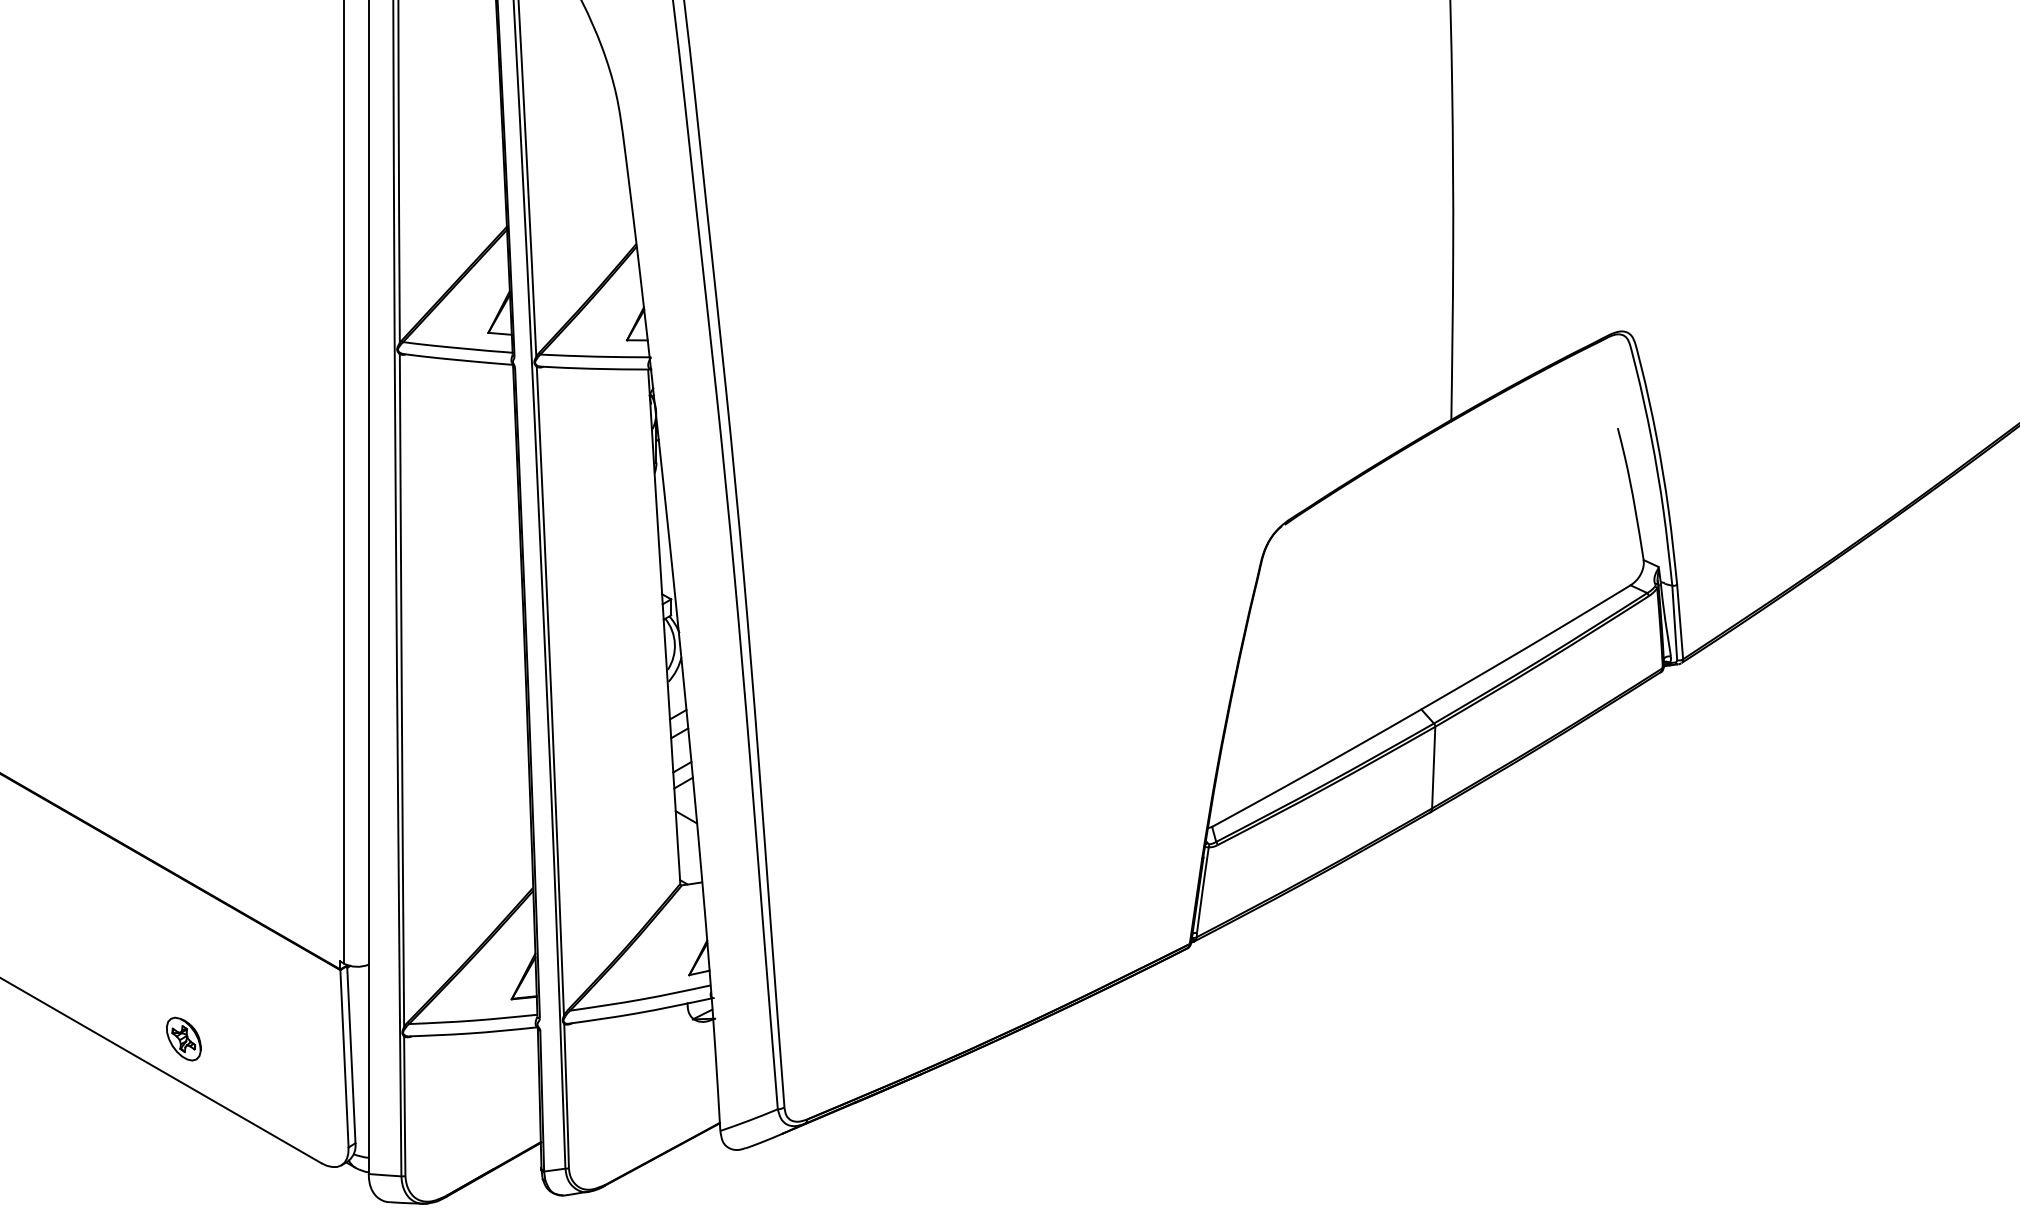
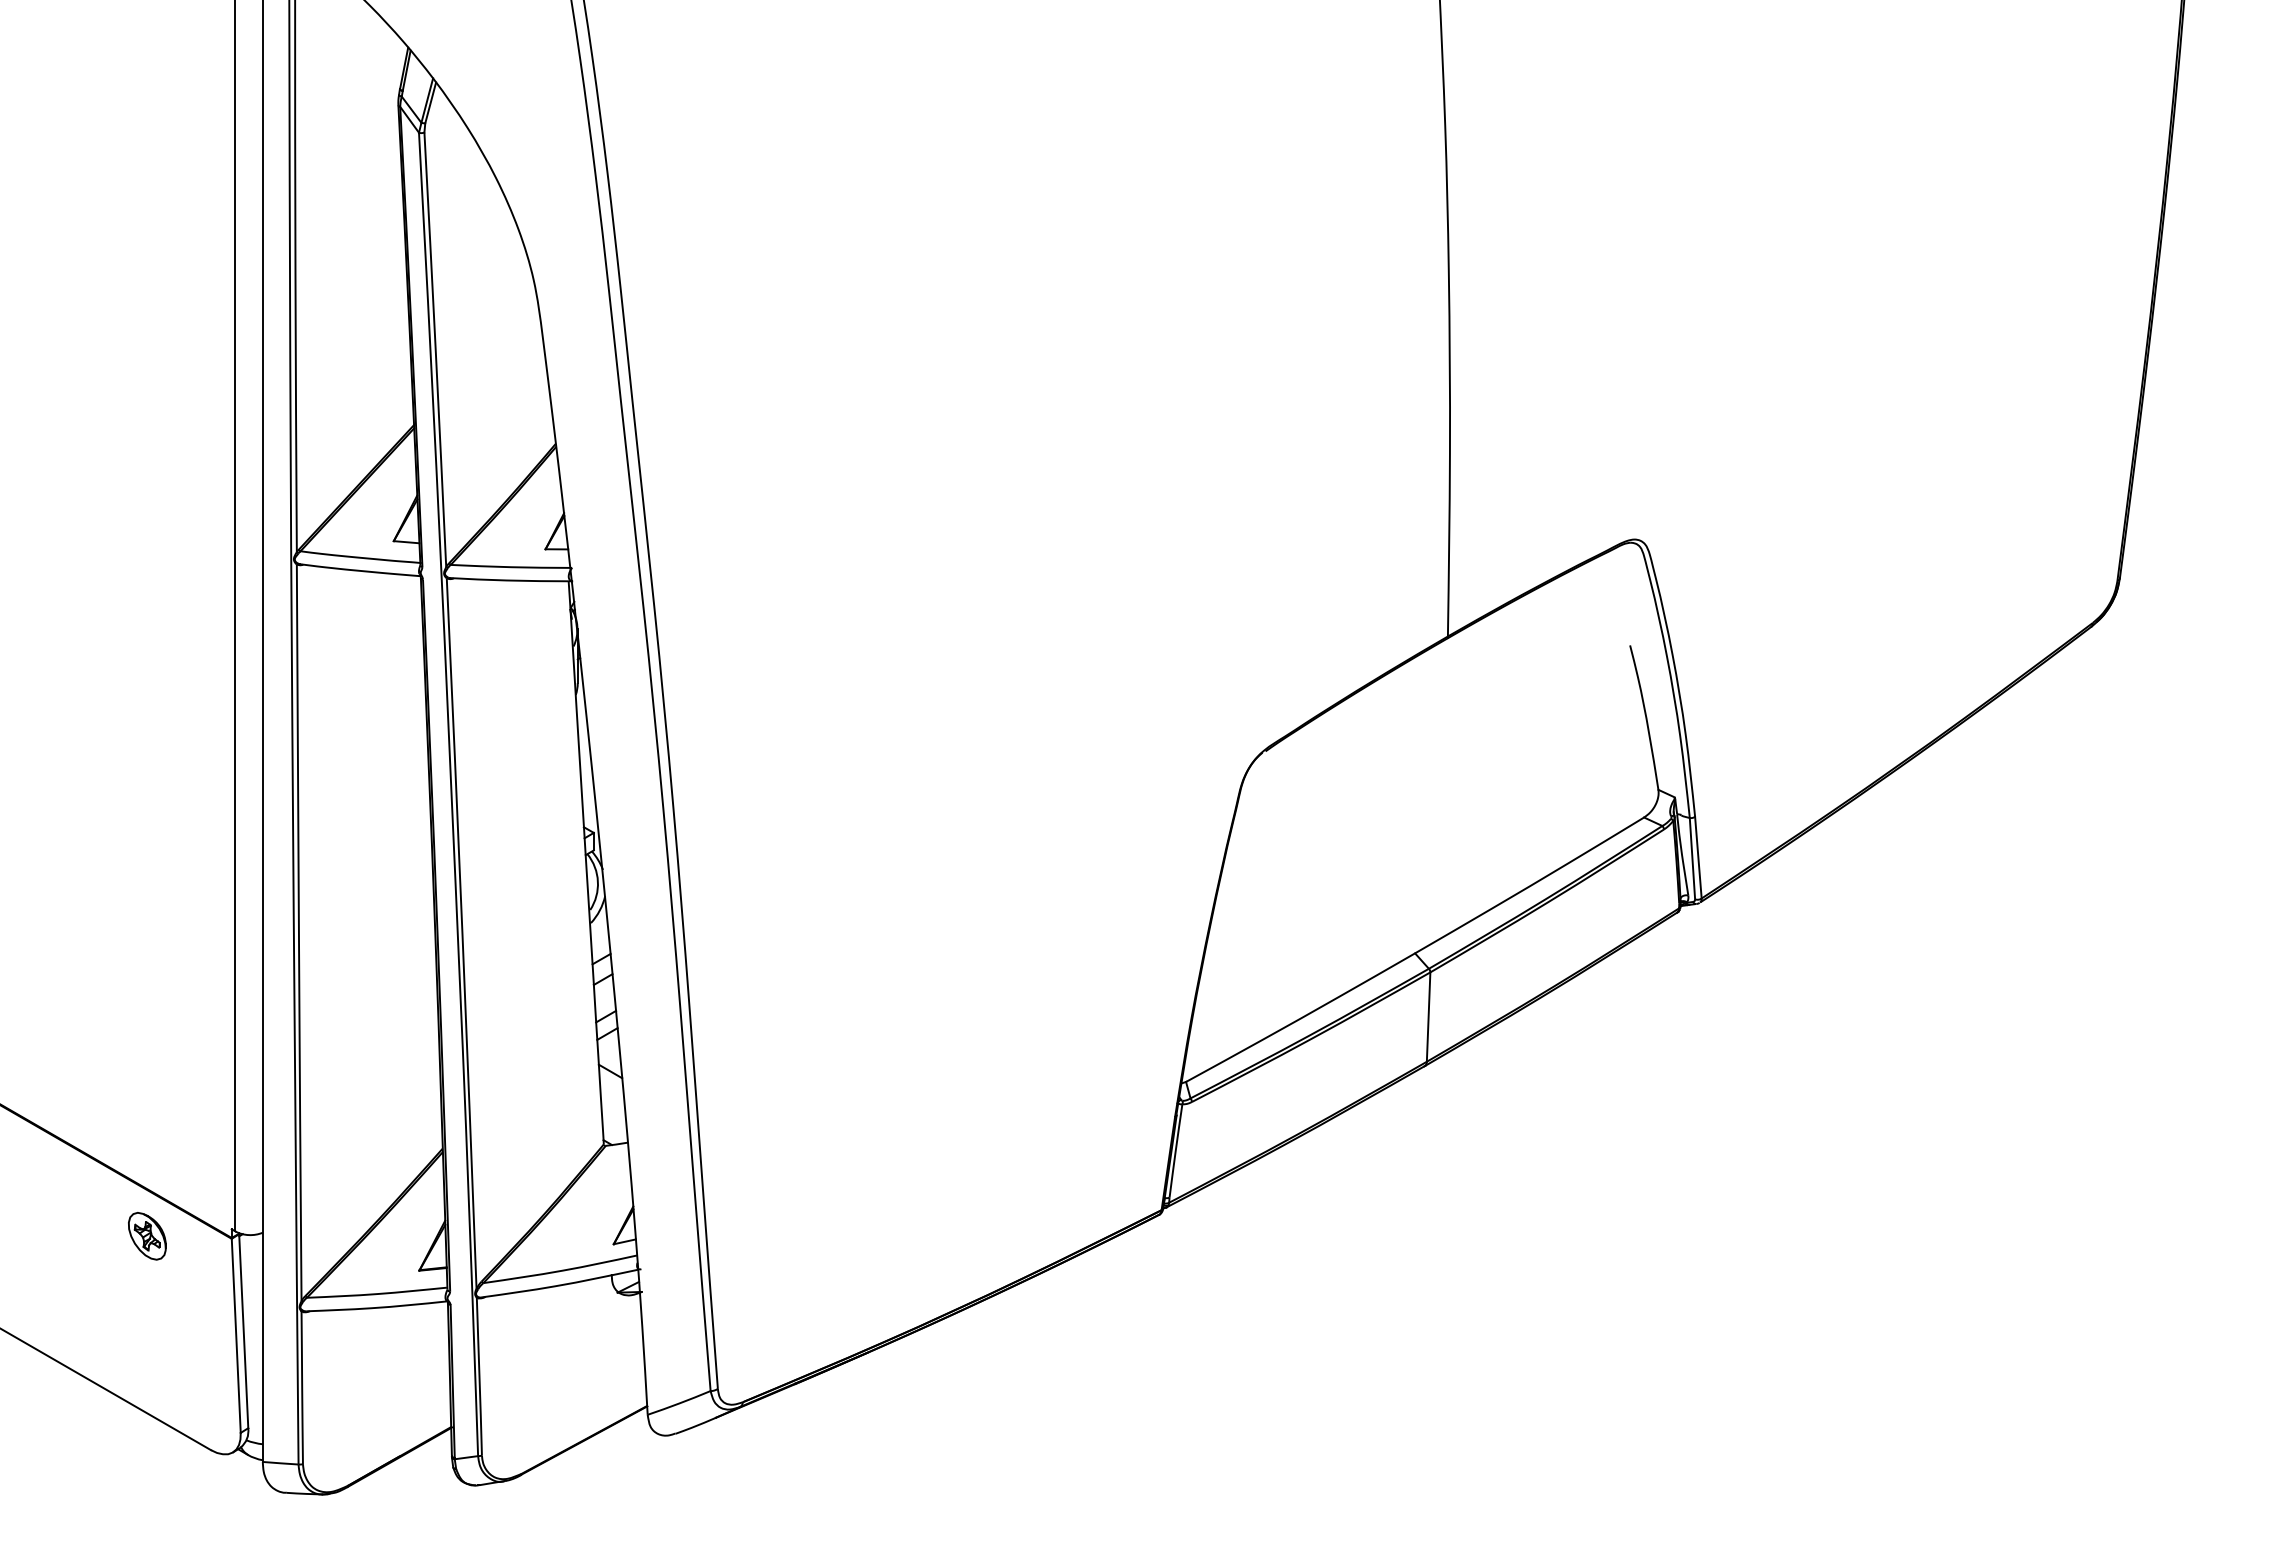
part: (183, 1039) -> (147, 1236), moved

